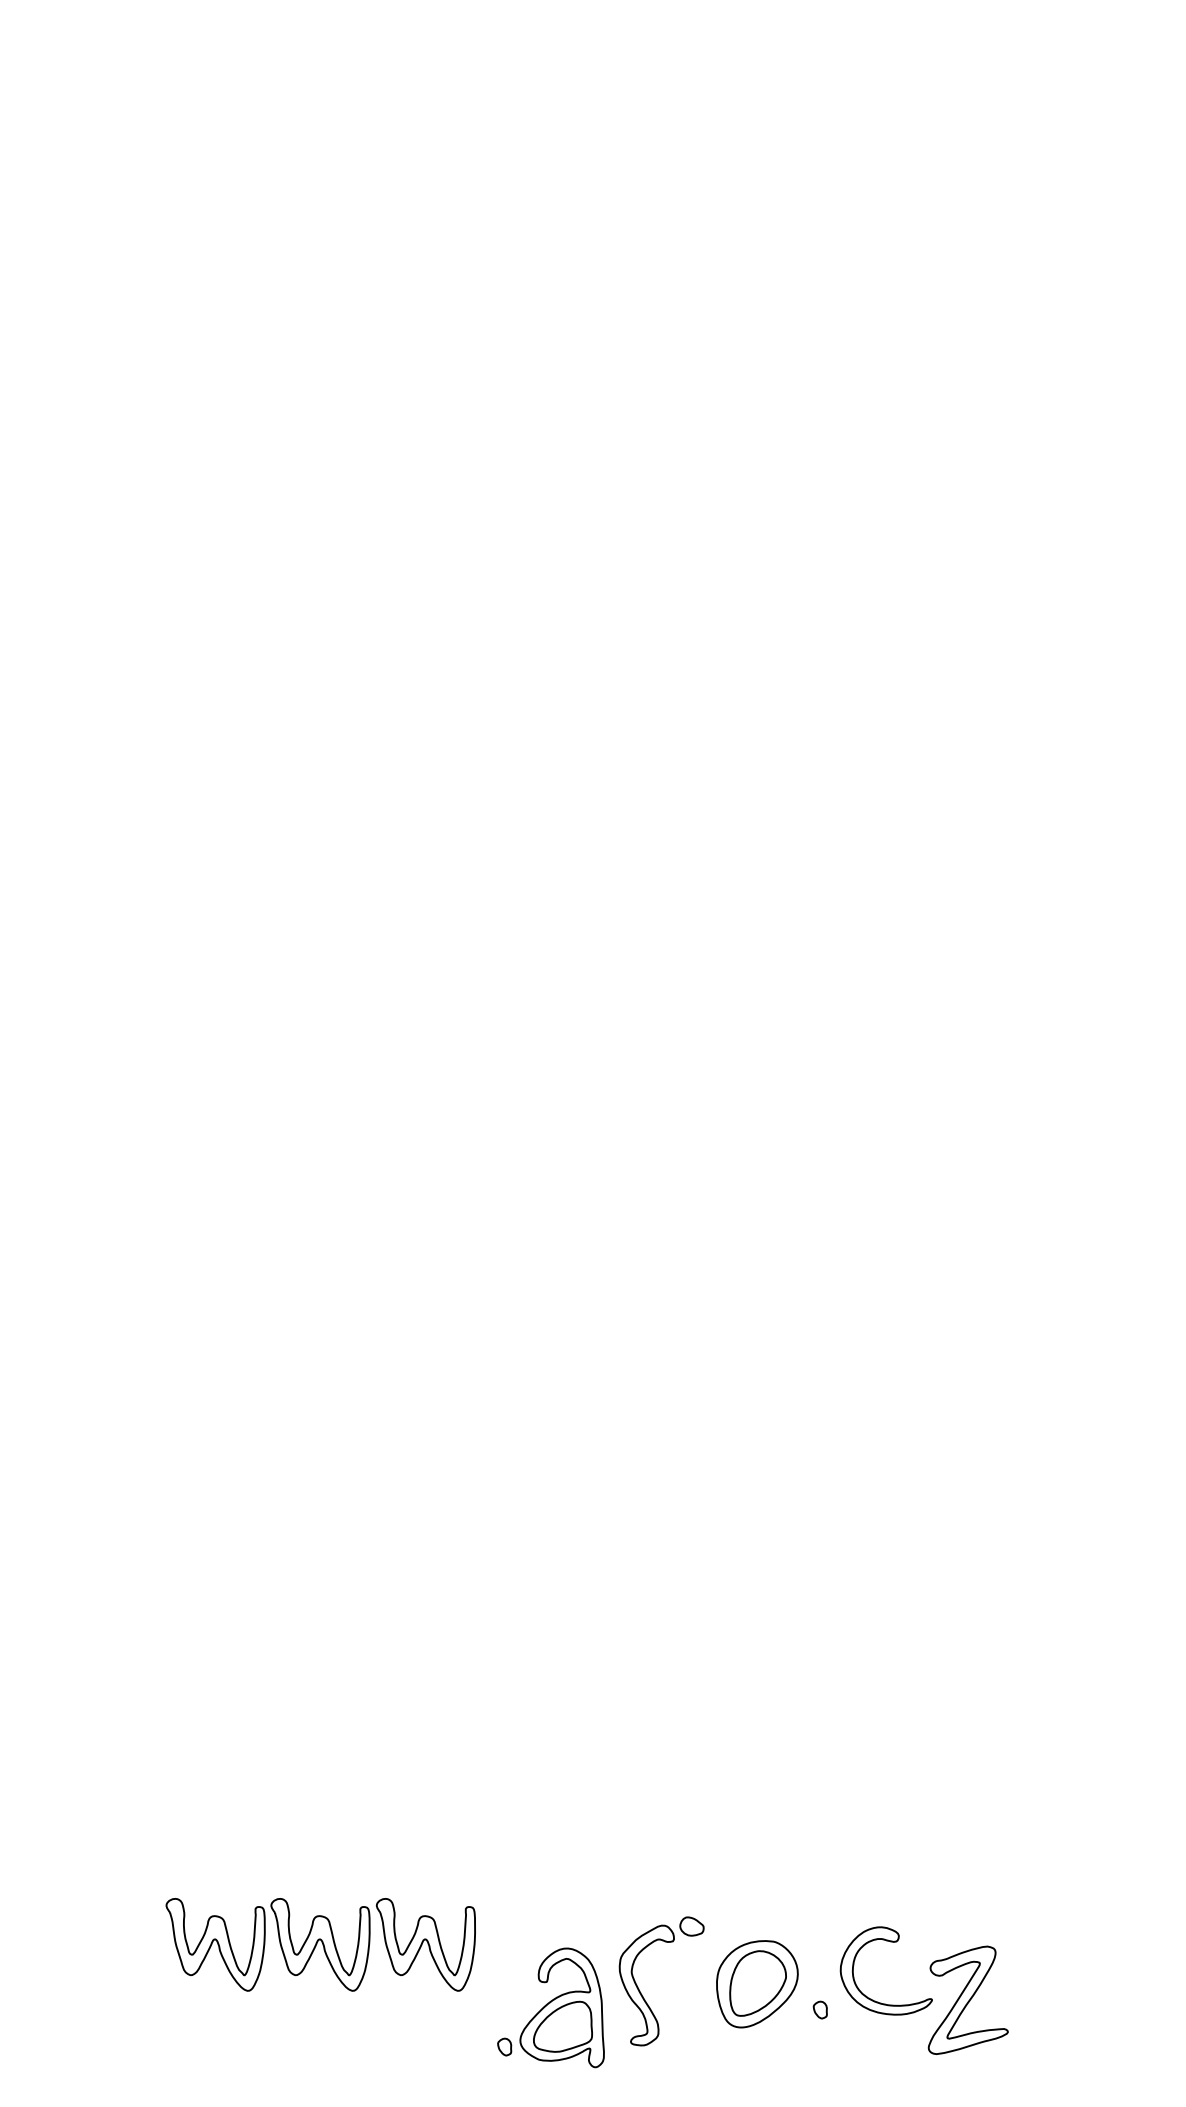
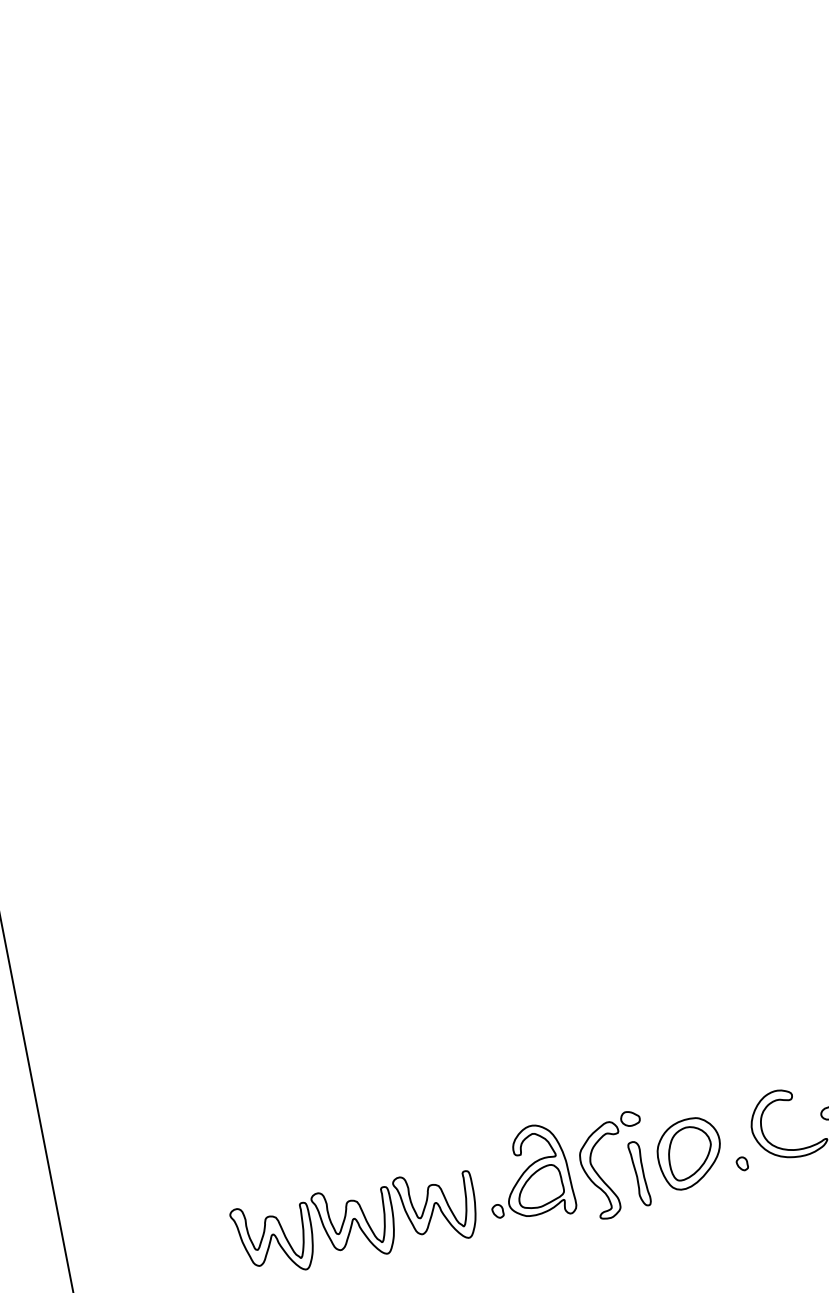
part: (320, 1944) -> (355, 1222), moved
part: (689, 1997) -> (639, 1173), added
part: (550, 2007) -> (527, 1173), moved

